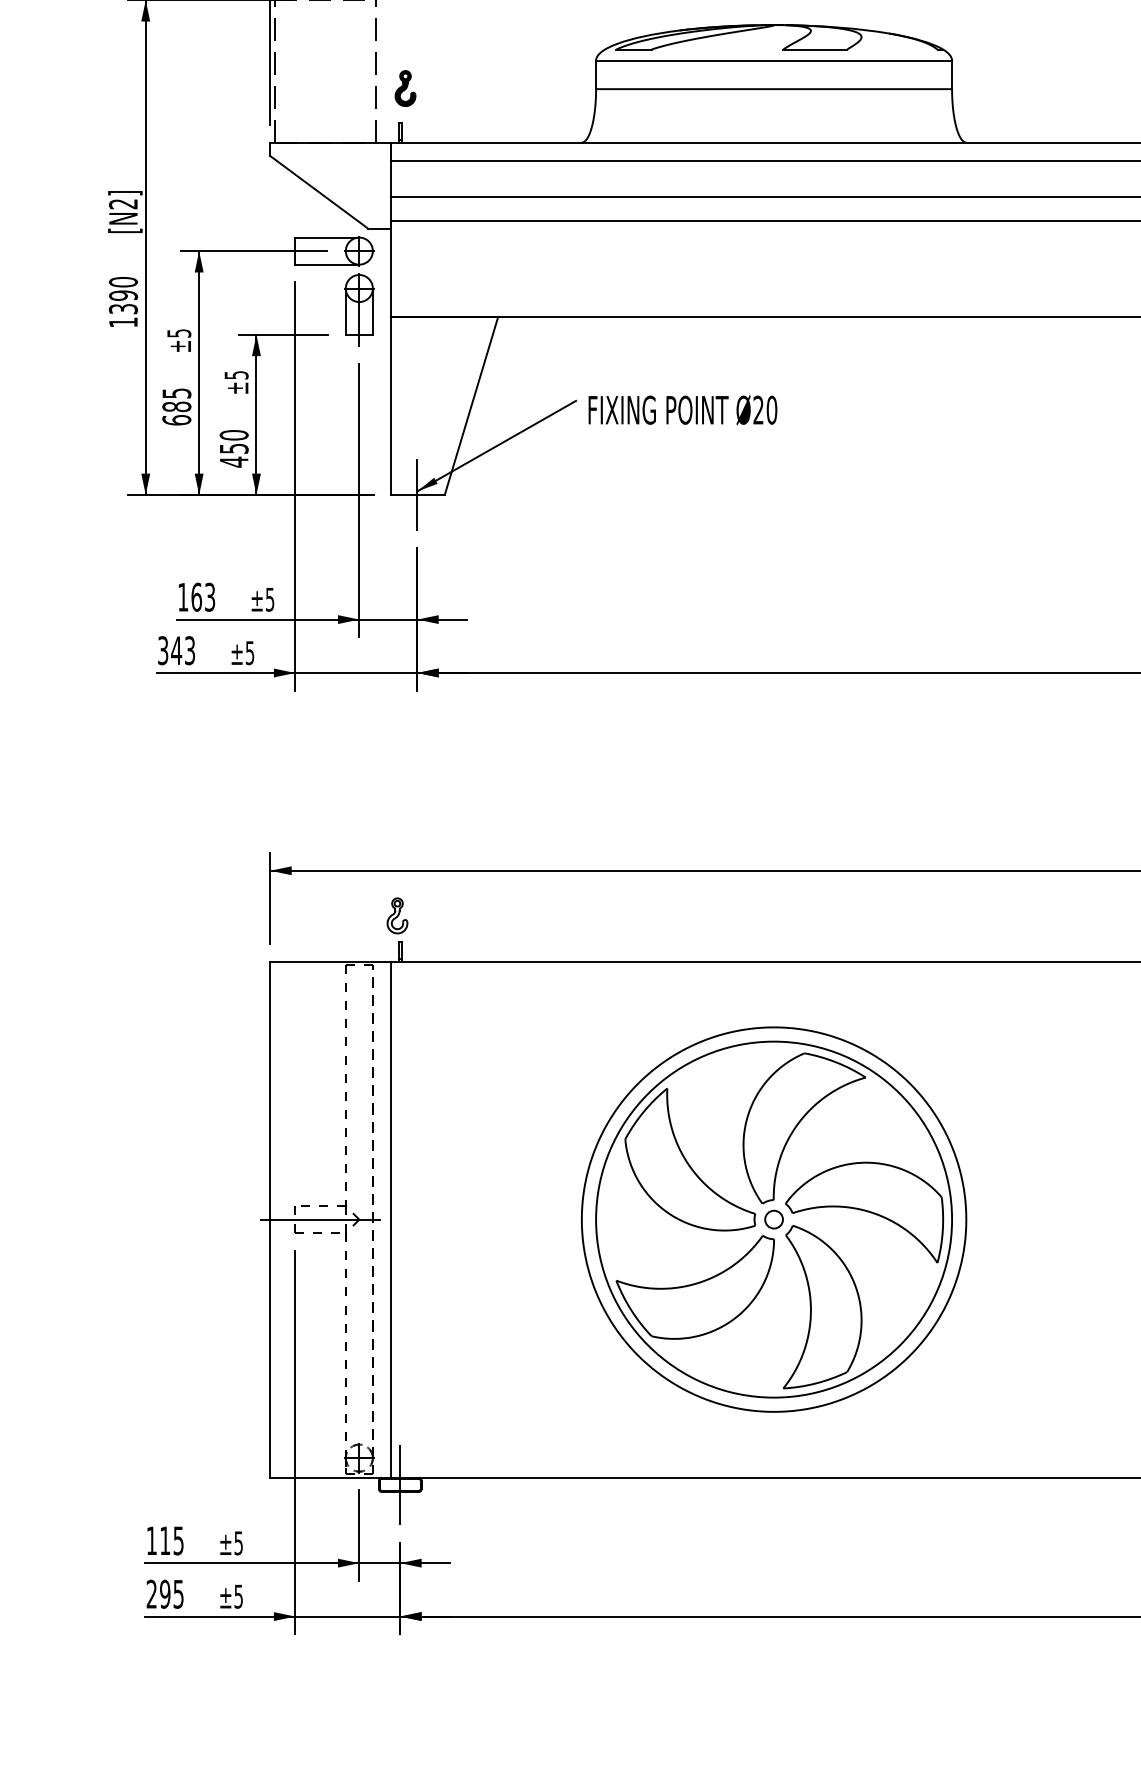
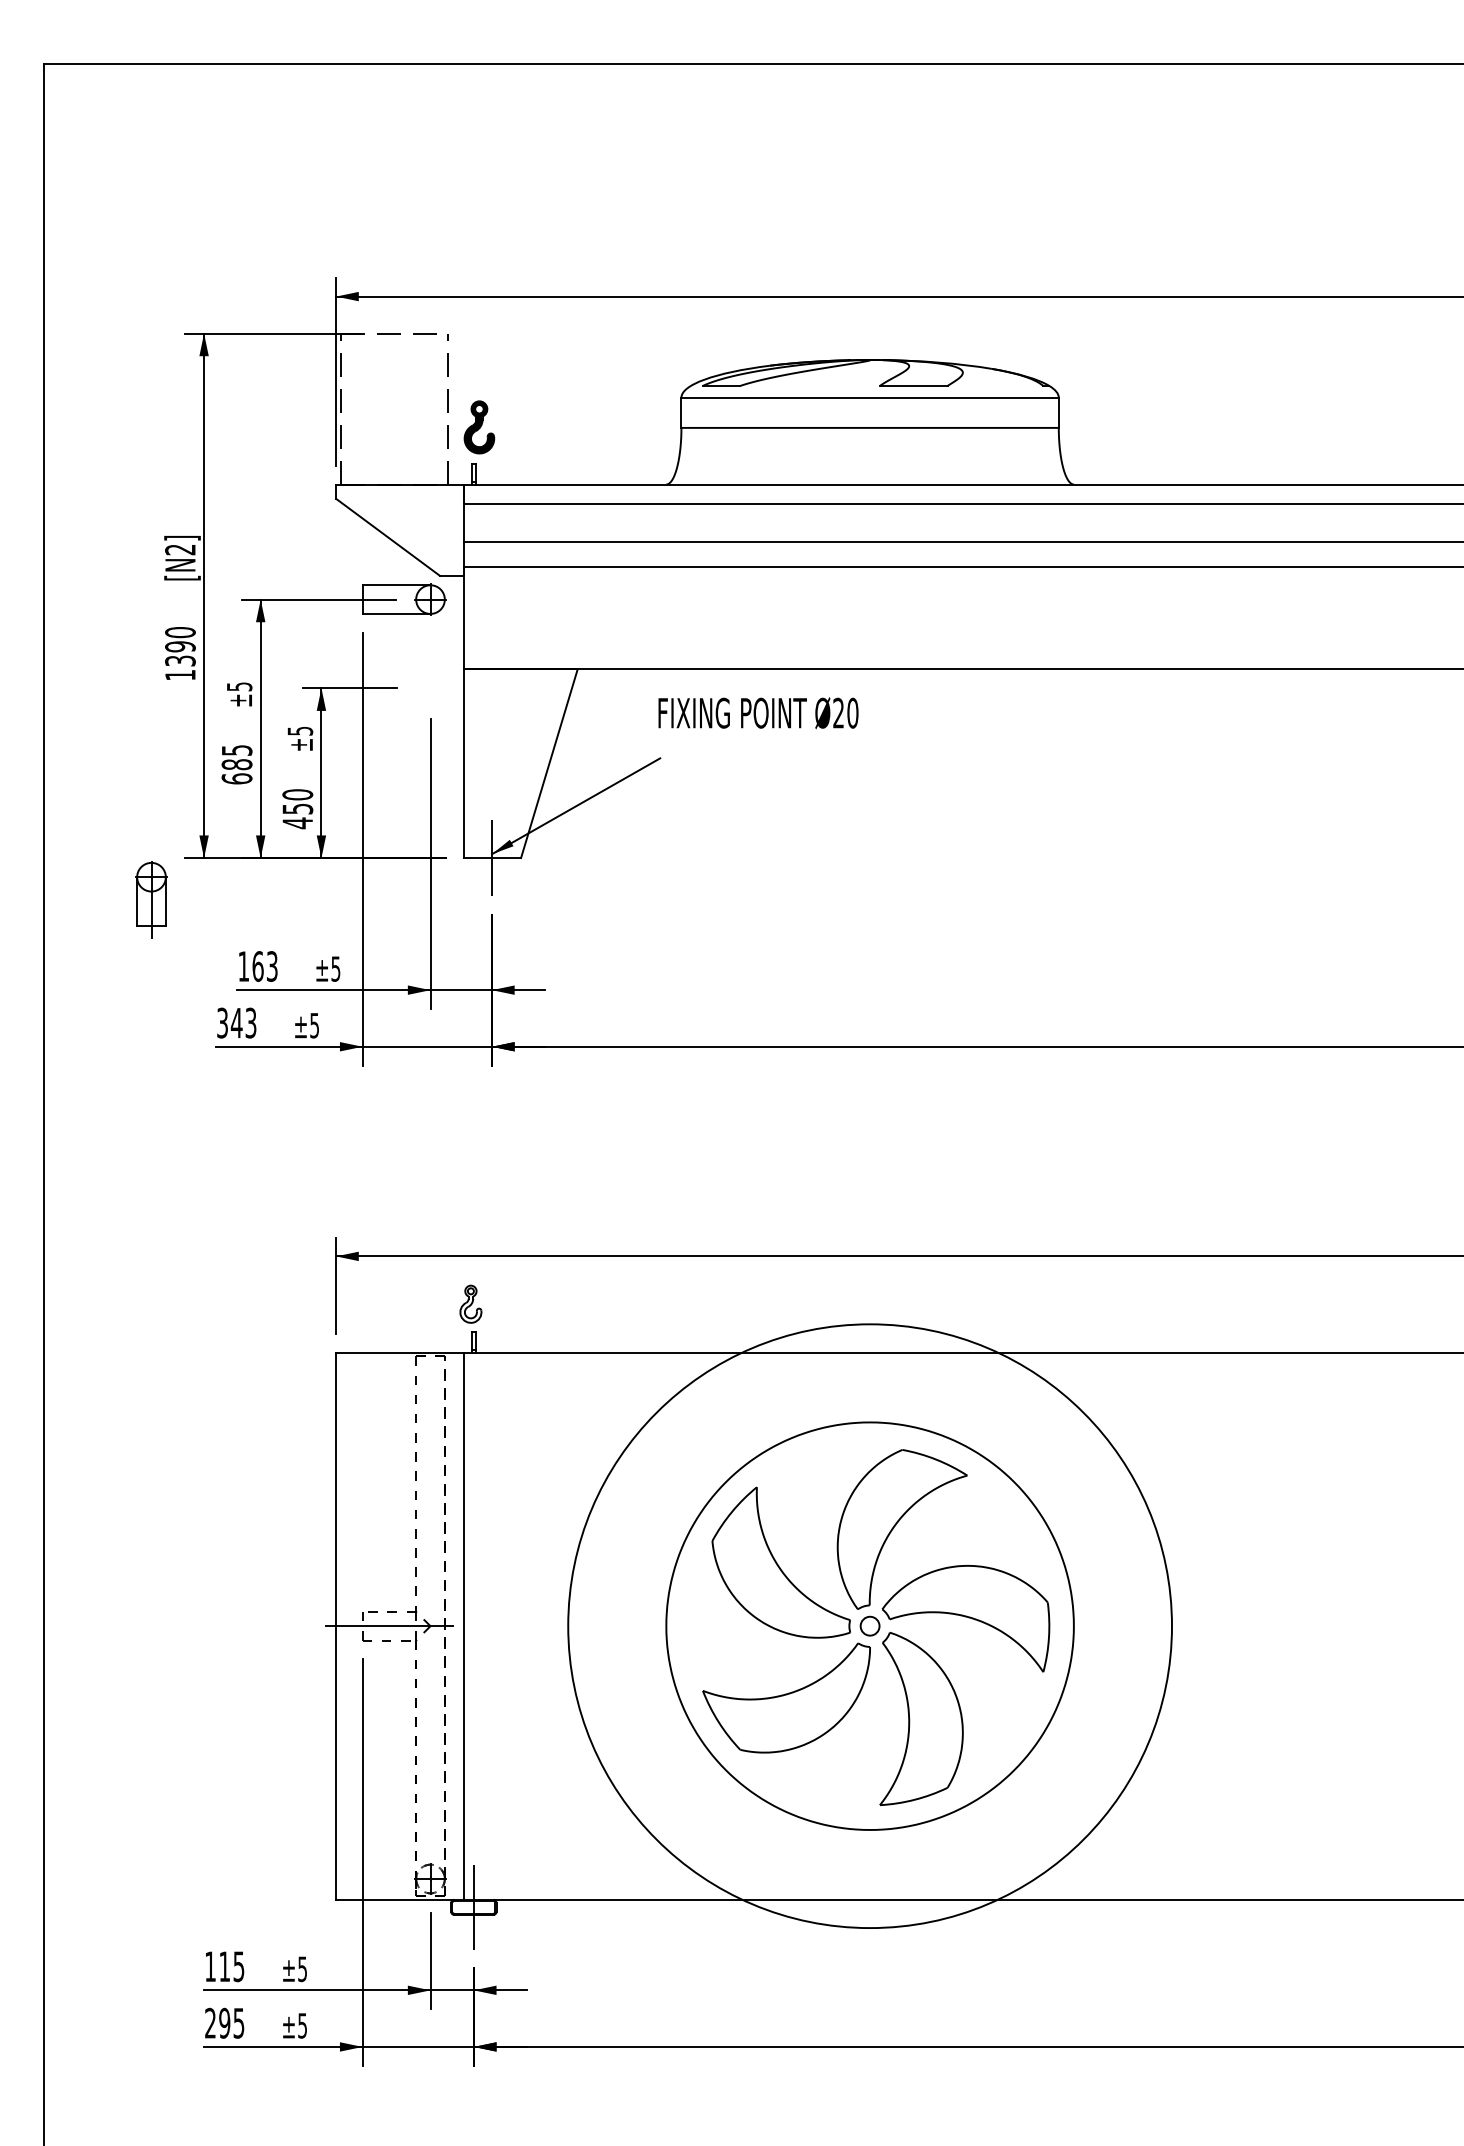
part: (405, 87) -> (479, 426), size x1.4
part: (359, 309) -> (151, 899), moved
text: (682, 410) -> (758, 713), moved
circle: (773, 1218) -> (869, 1625), size x1.6

